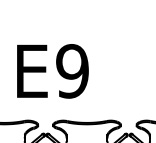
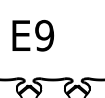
text: (51, 70) -> (32, 35), moved

